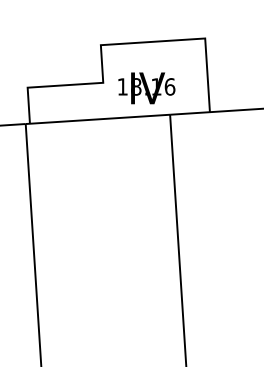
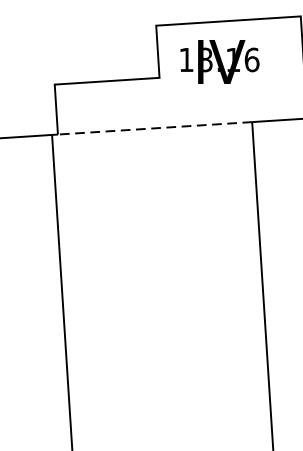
text: (146, 88) -> (219, 62), moved
line: (99, 119) -> (154, 128), solid -> dashed

